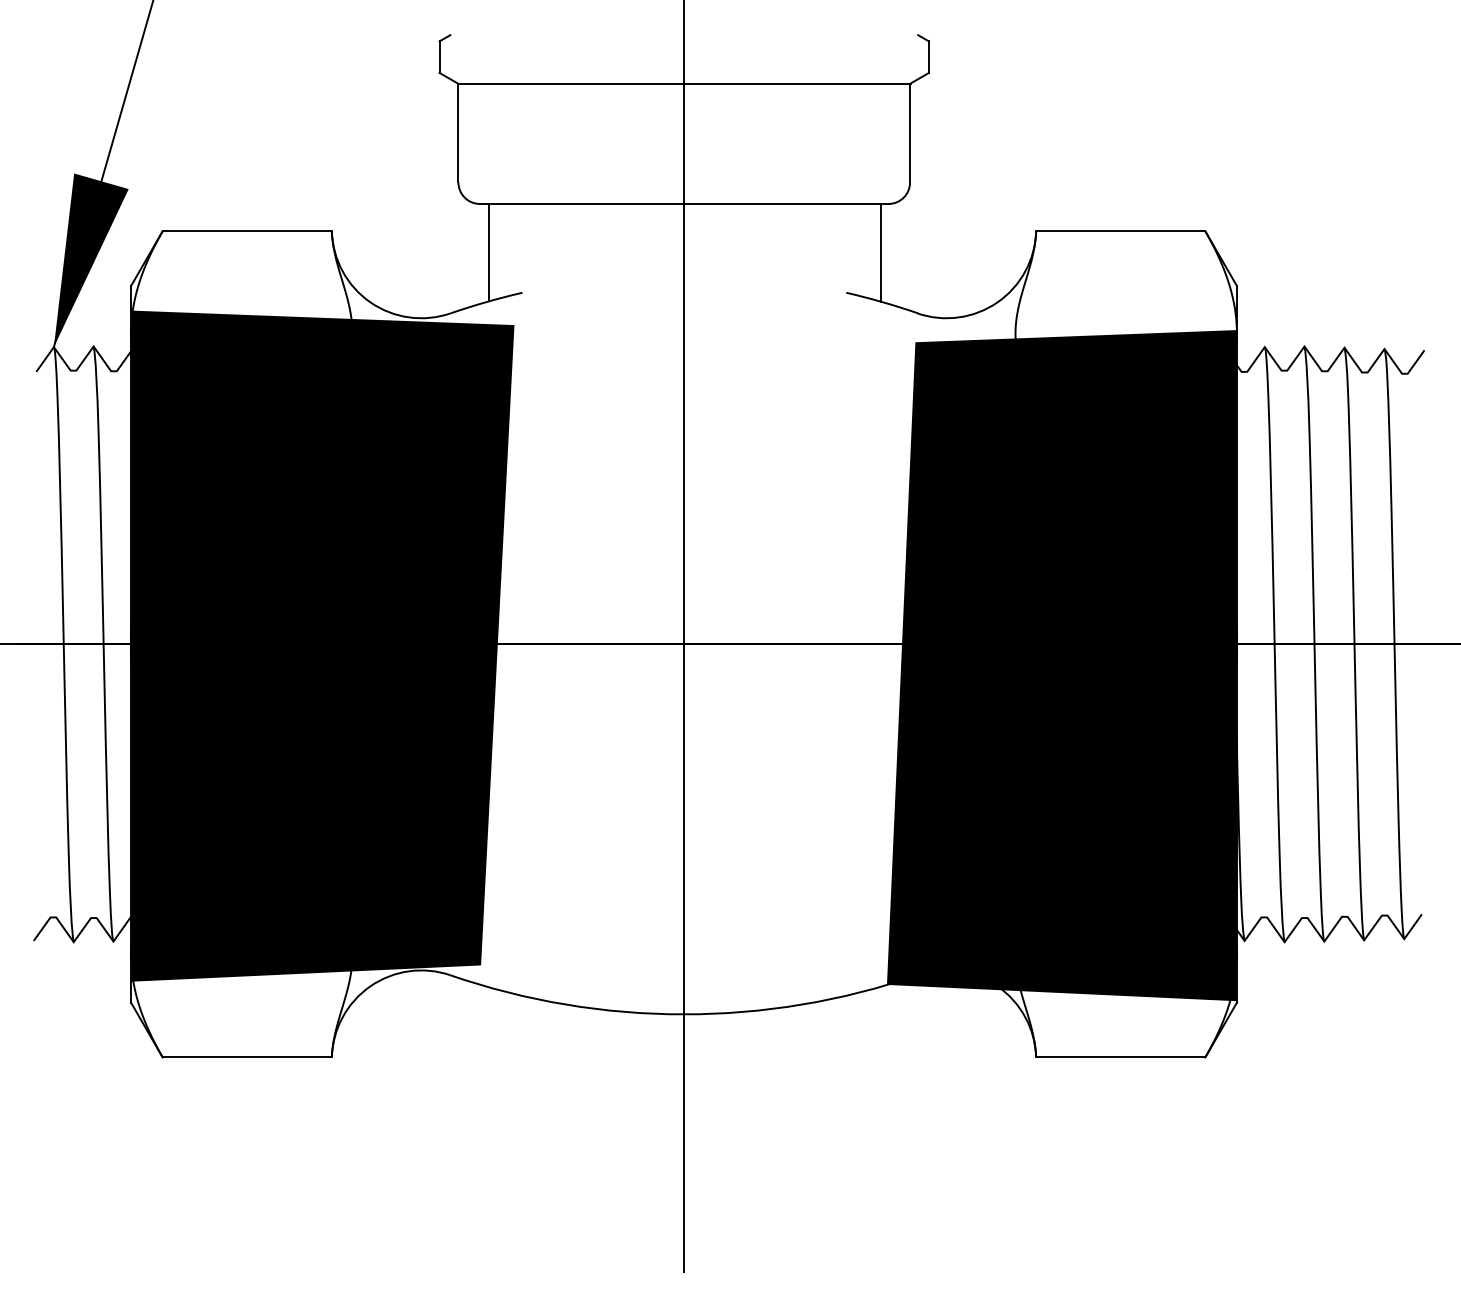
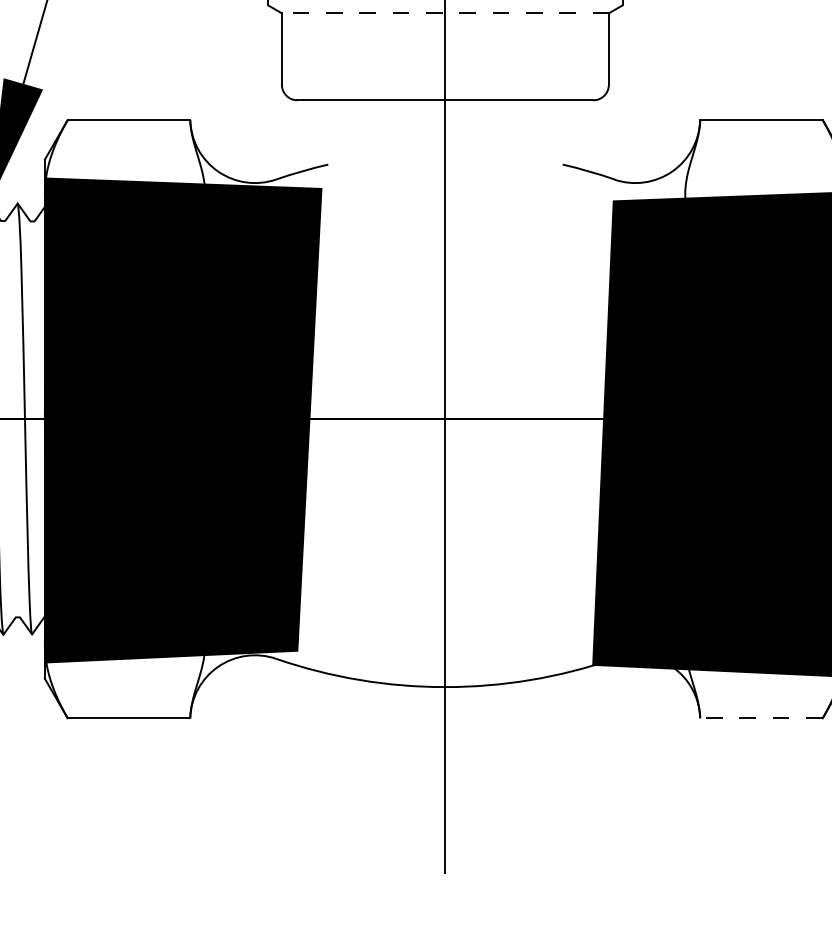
line: (683, 83) -> (444, 13), solid -> dashed
line: (488, 252) -> (303, 135), removed
line: (880, 252) -> (587, 135), removed
line: (1120, 1057) -> (761, 718), solid -> dashed

